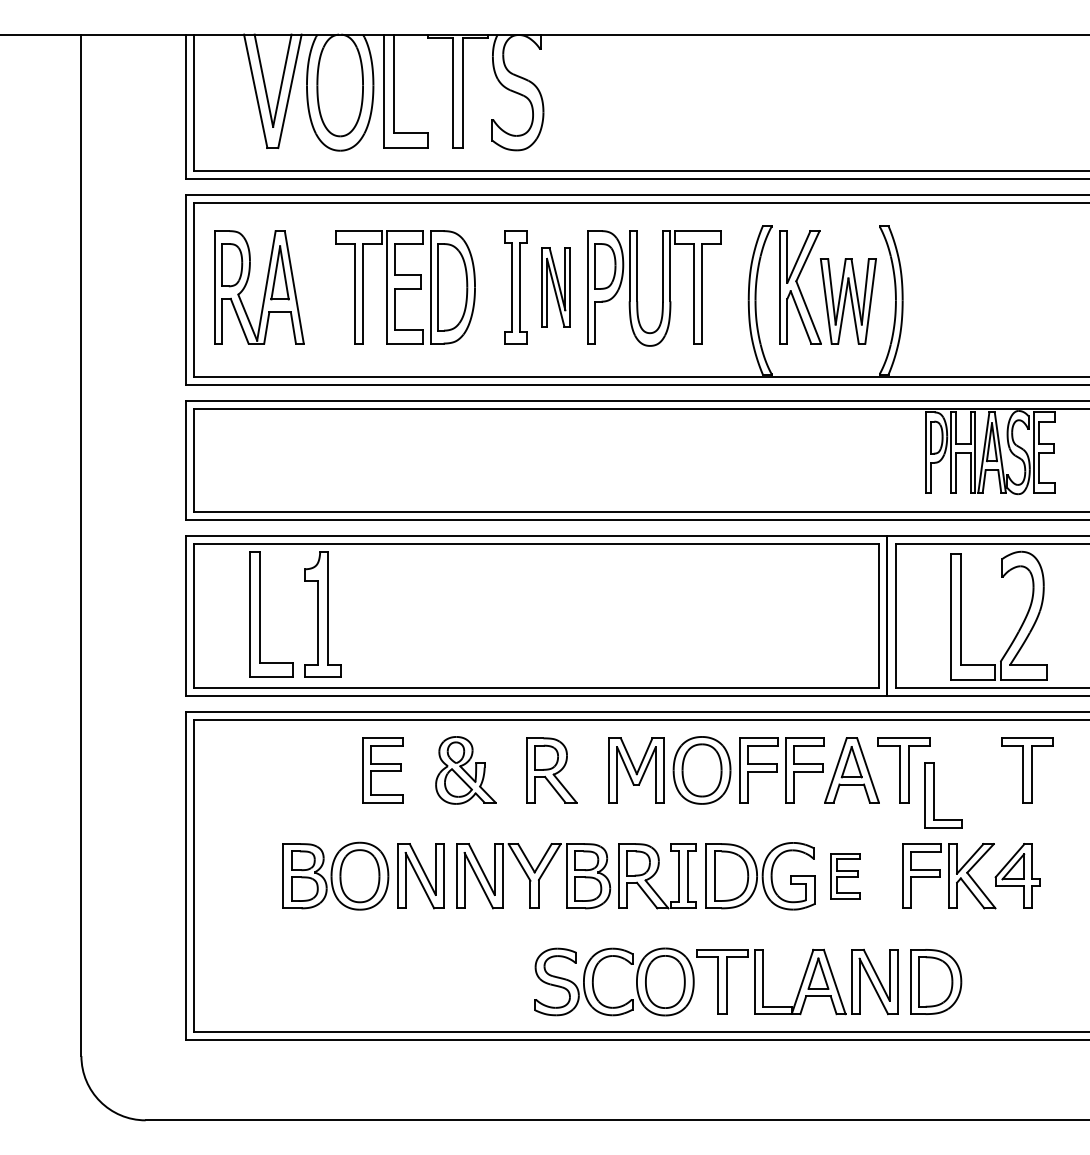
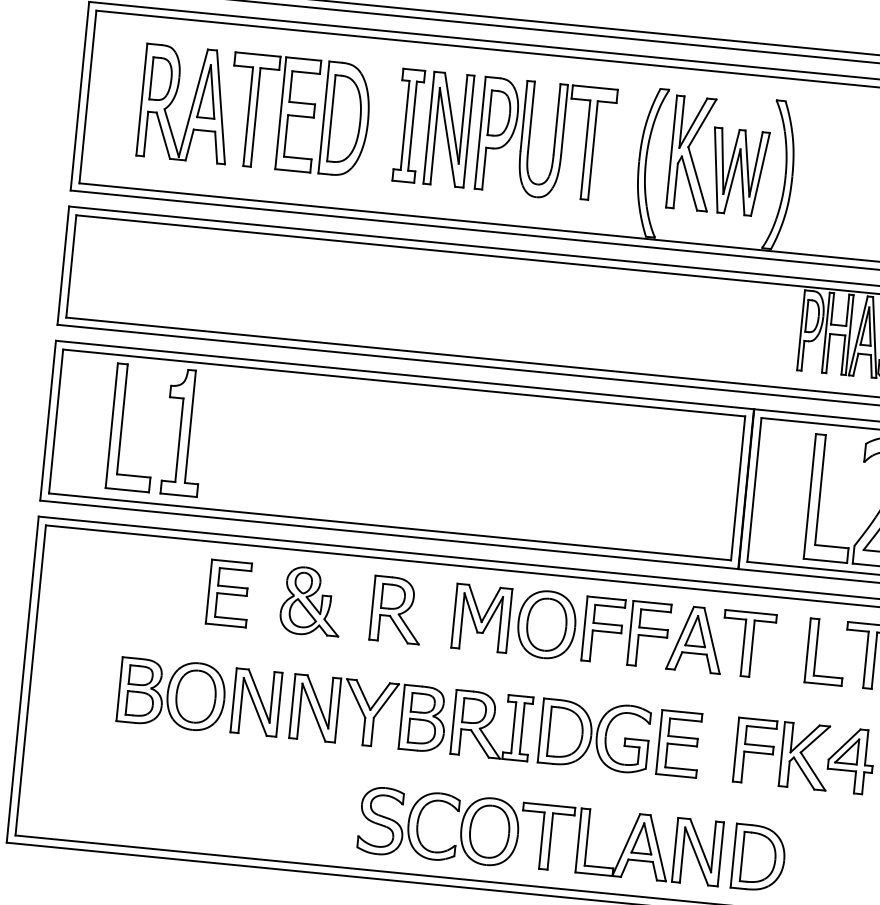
part: (259, 287) -> (186, 104), moved
part: (555, 287) -> (448, 129), size x1.43
part: (934, 795) -> (816, 651), moved
part: (845, 875) -> (679, 743), size x1.43

